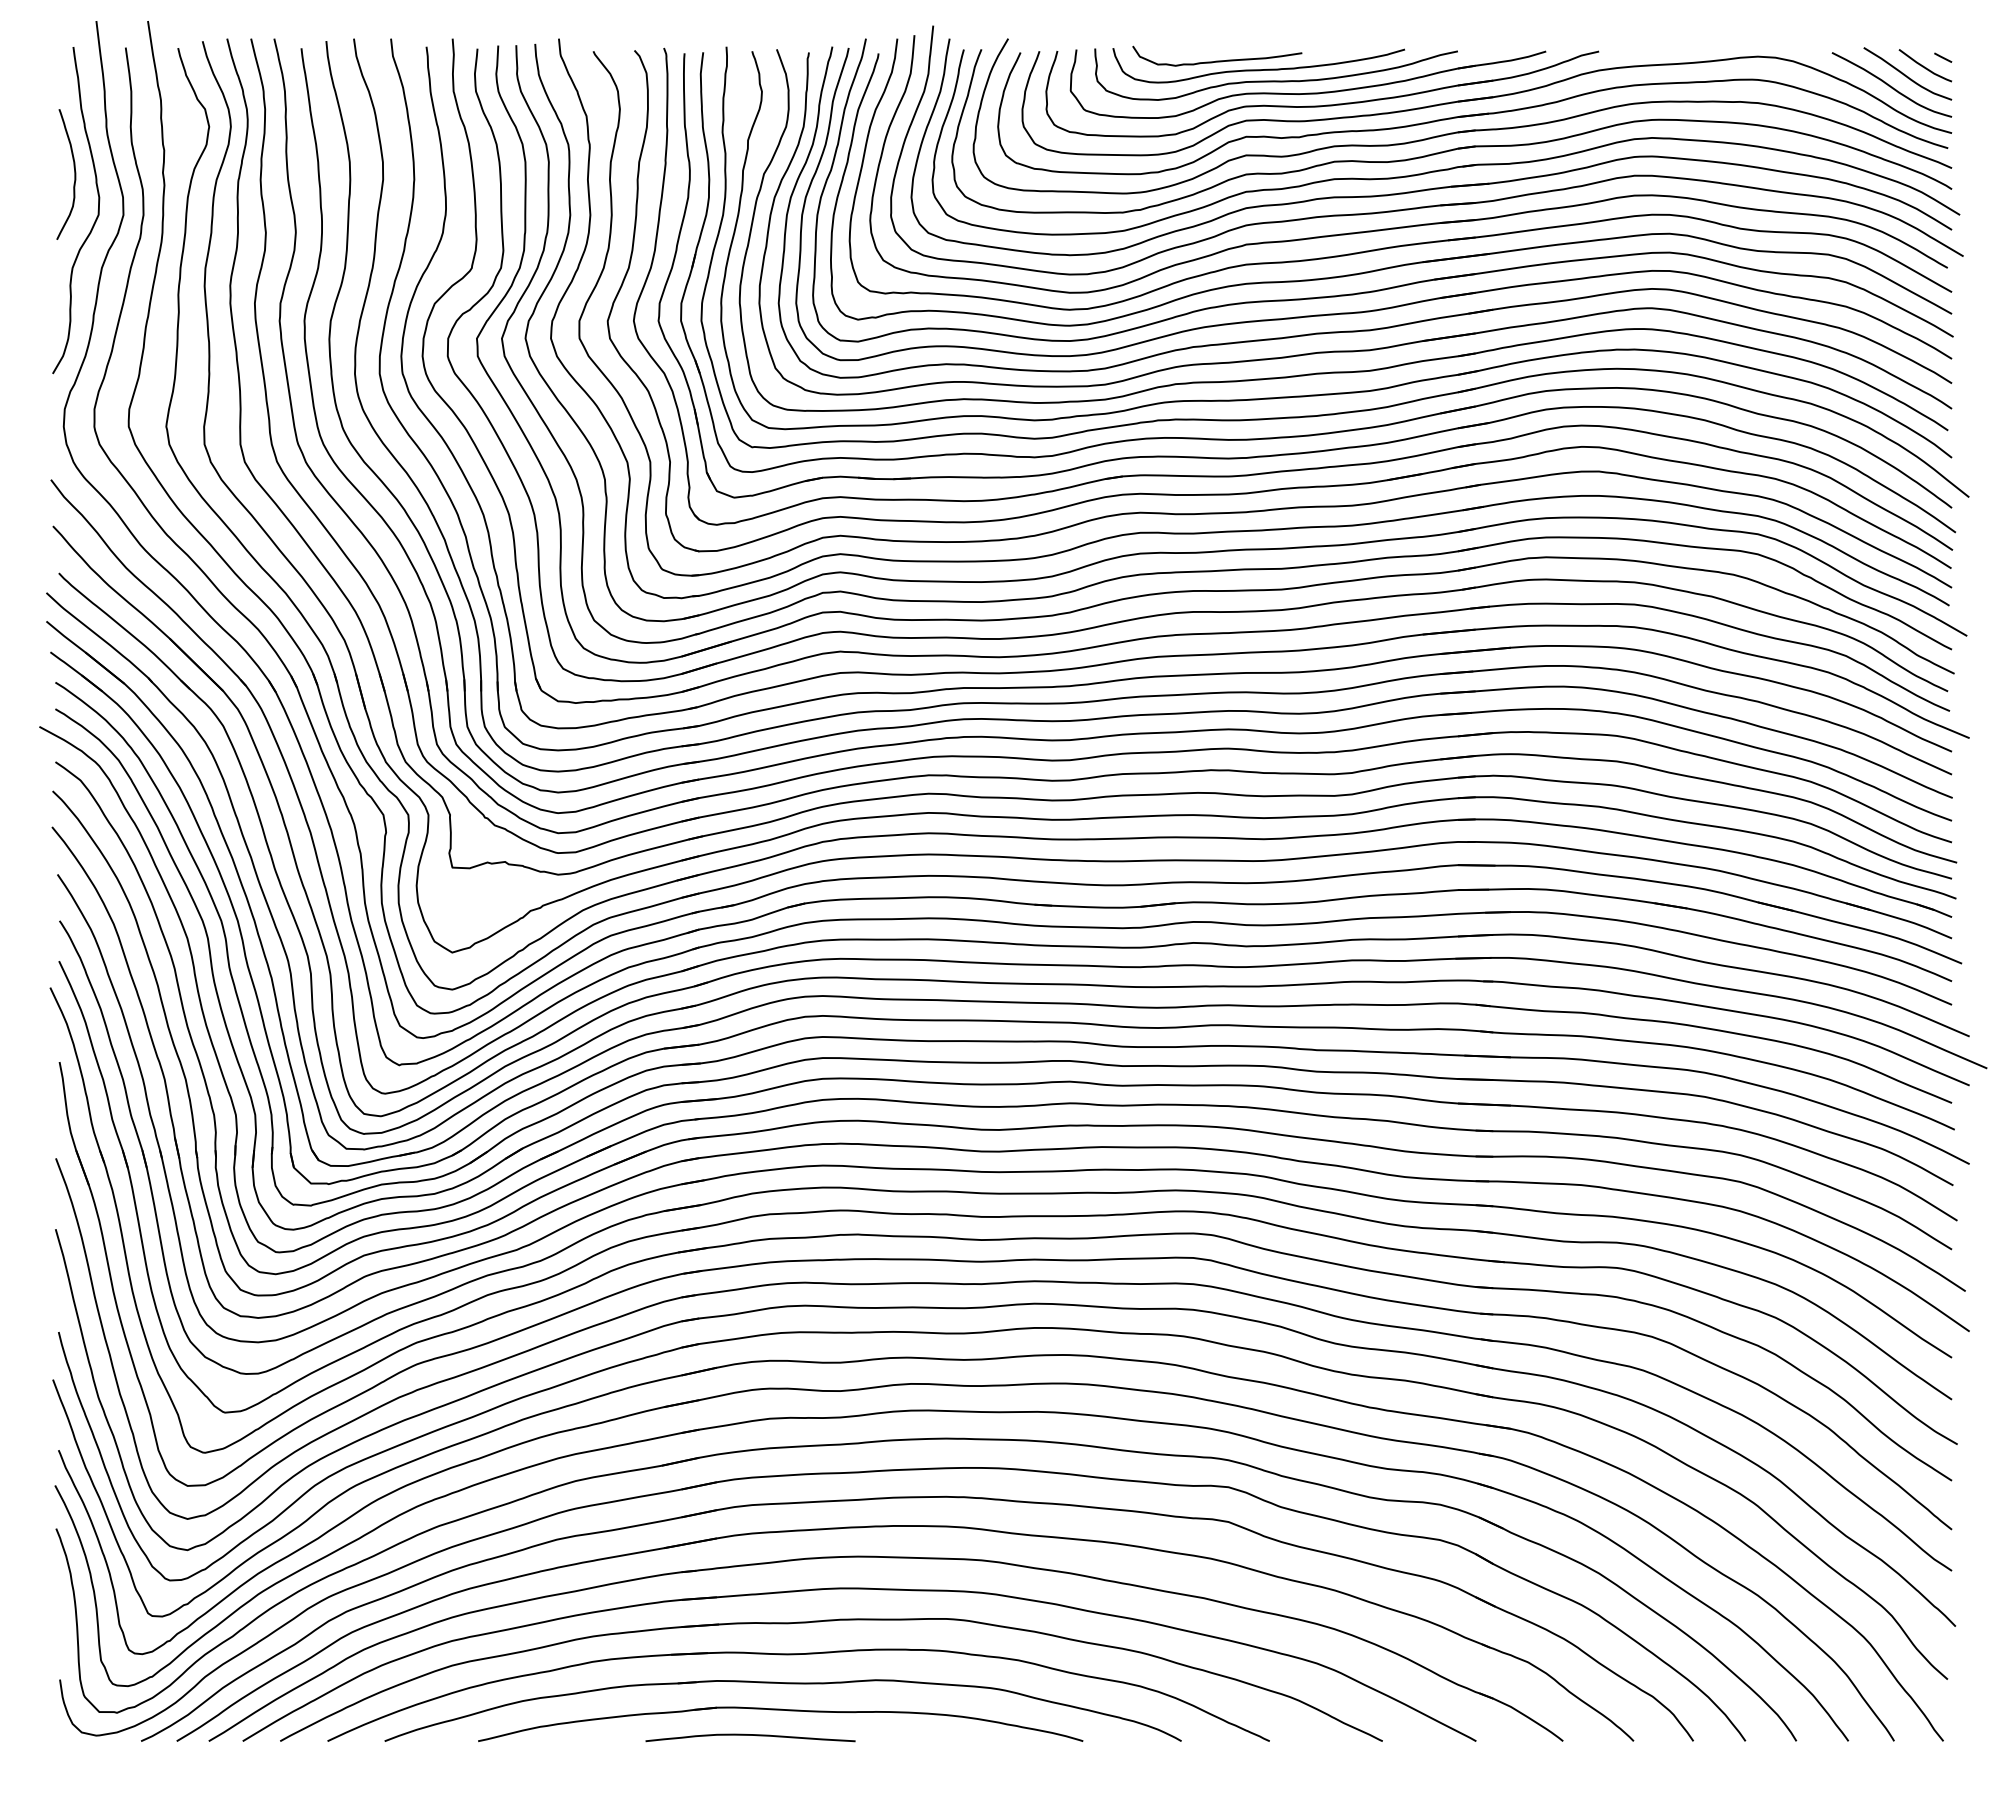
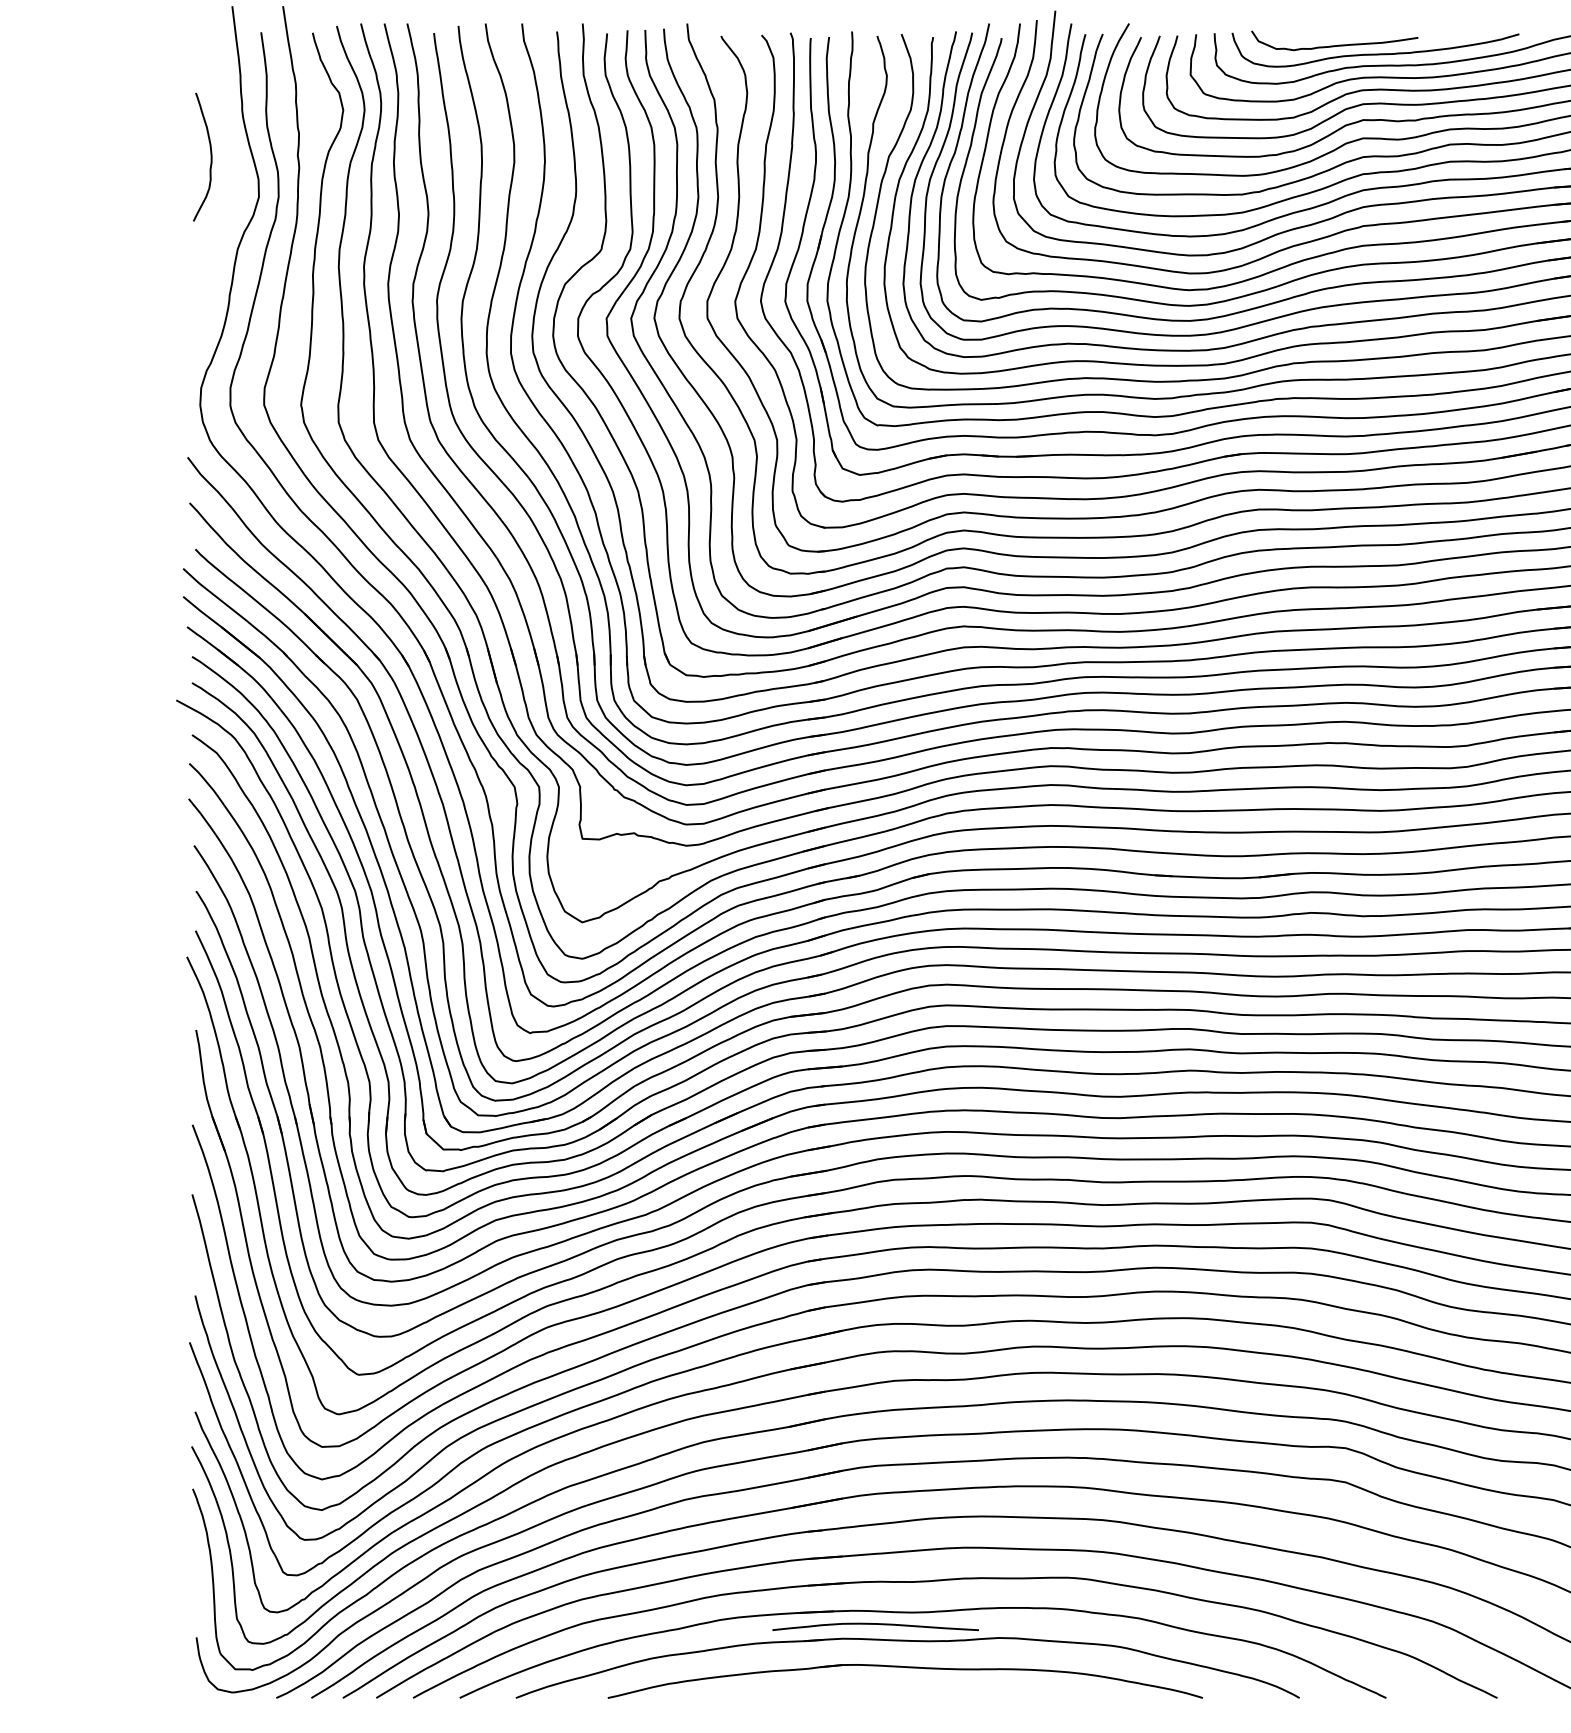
curve: (96, 216) -> (232, 198), removed
curve: (750, 1735) -> (875, 1624), moved

